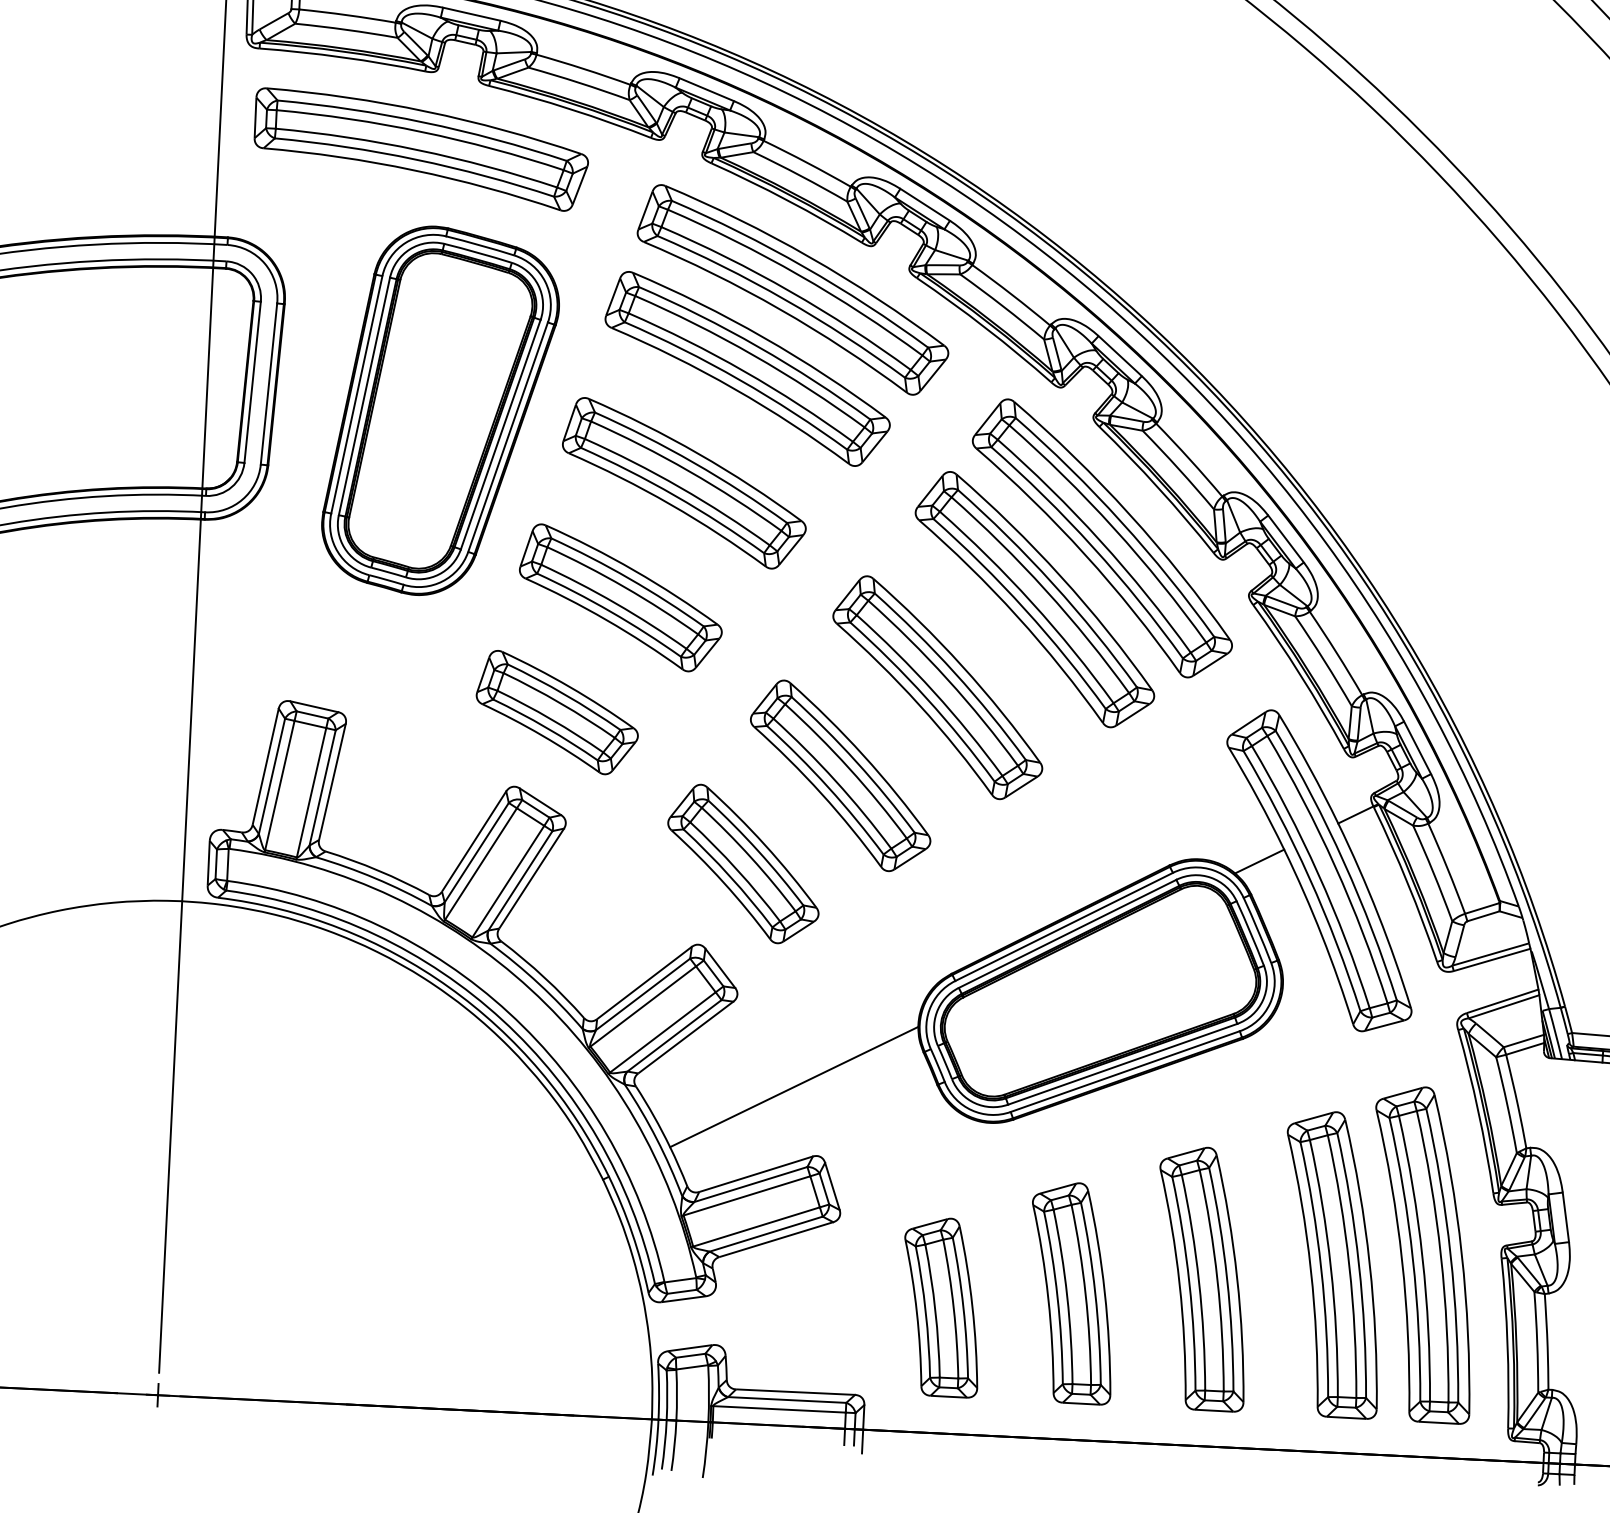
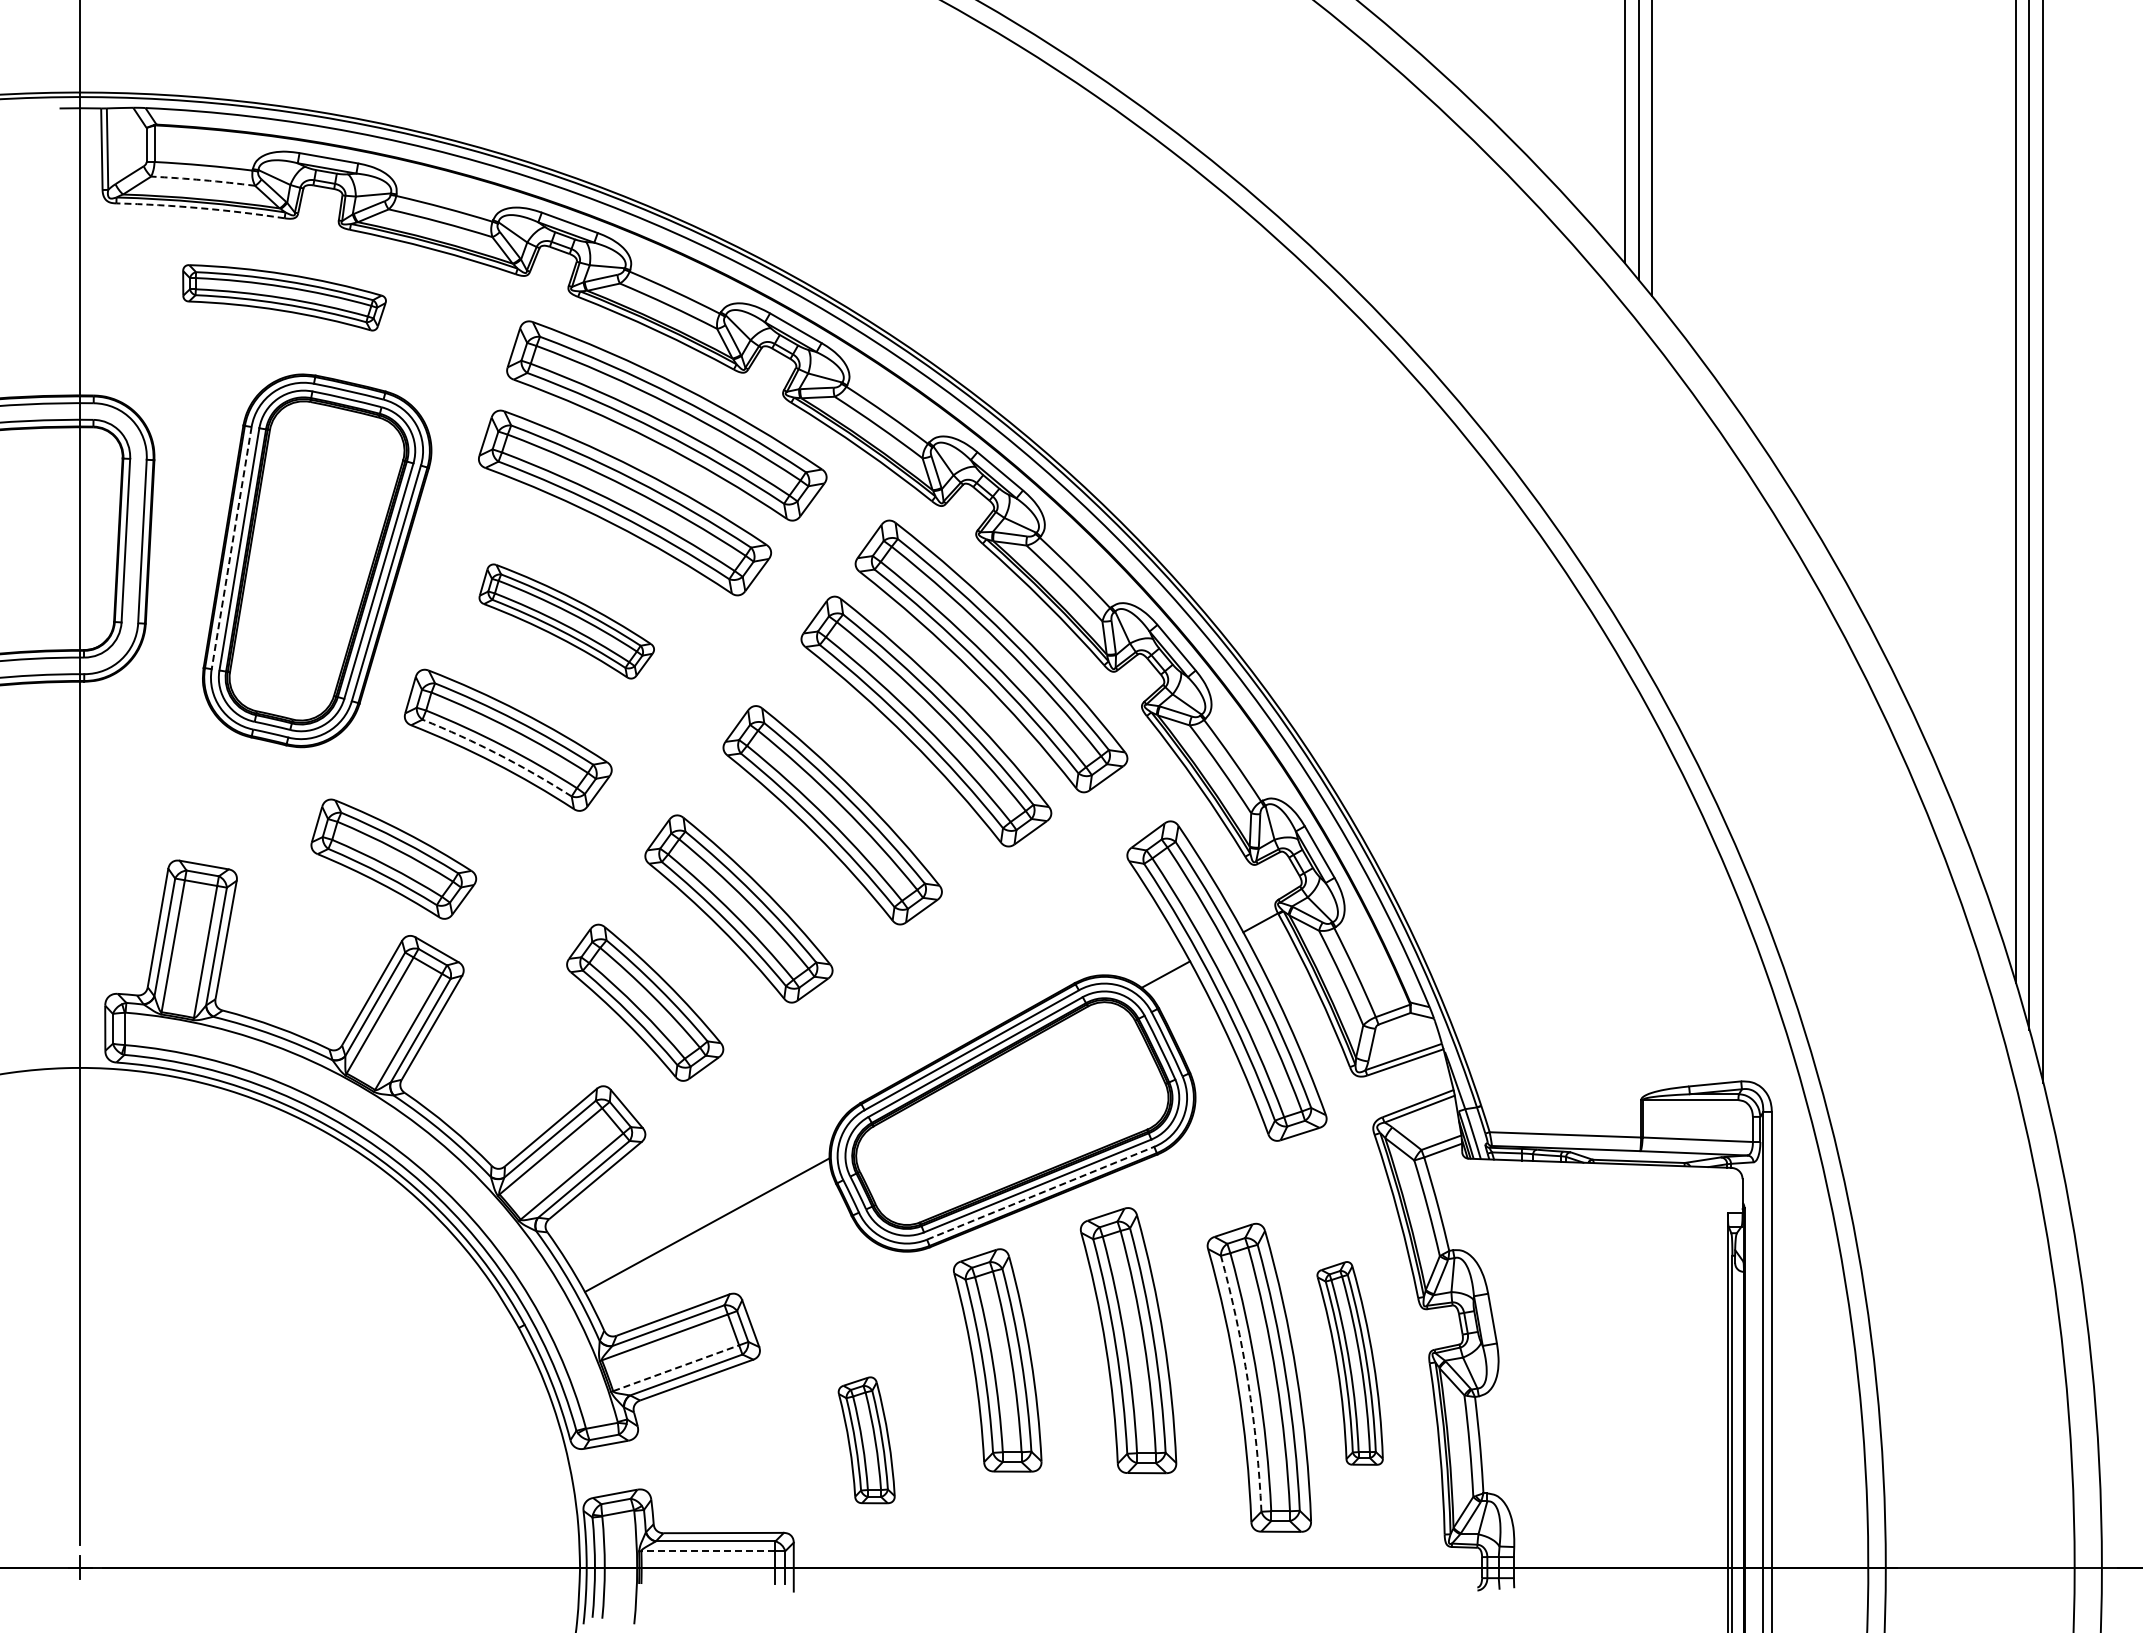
arc: (346, 30) -> (203, 180), solid -> dashed
arc: (342, 57) -> (200, 208), solid -> dashed
part: (421, 149) -> (284, 297), size x0.6
line: (356, 395) -> (231, 548), solid -> dashed
part: (684, 483) -> (566, 621), size x0.7
arc: (610, 611) -> (498, 754), solid -> dashed
part: (557, 712) -> (393, 858), moved
line: (1125, 1071) -> (1040, 1193), solid -> dashed
line: (756, 1227) -> (676, 1368), solid -> dashed
part: (1422, 1254) -> (1349, 1363), size x0.6
arc: (1321, 1268) -> (1248, 1382), solid -> dashed
part: (1202, 1278) -> (1128, 1340), moved
part: (1071, 1293) -> (997, 1360), moved
part: (941, 1307) -> (866, 1440), size x0.7
line: (778, 1409) -> (707, 1551), solid -> dashed

